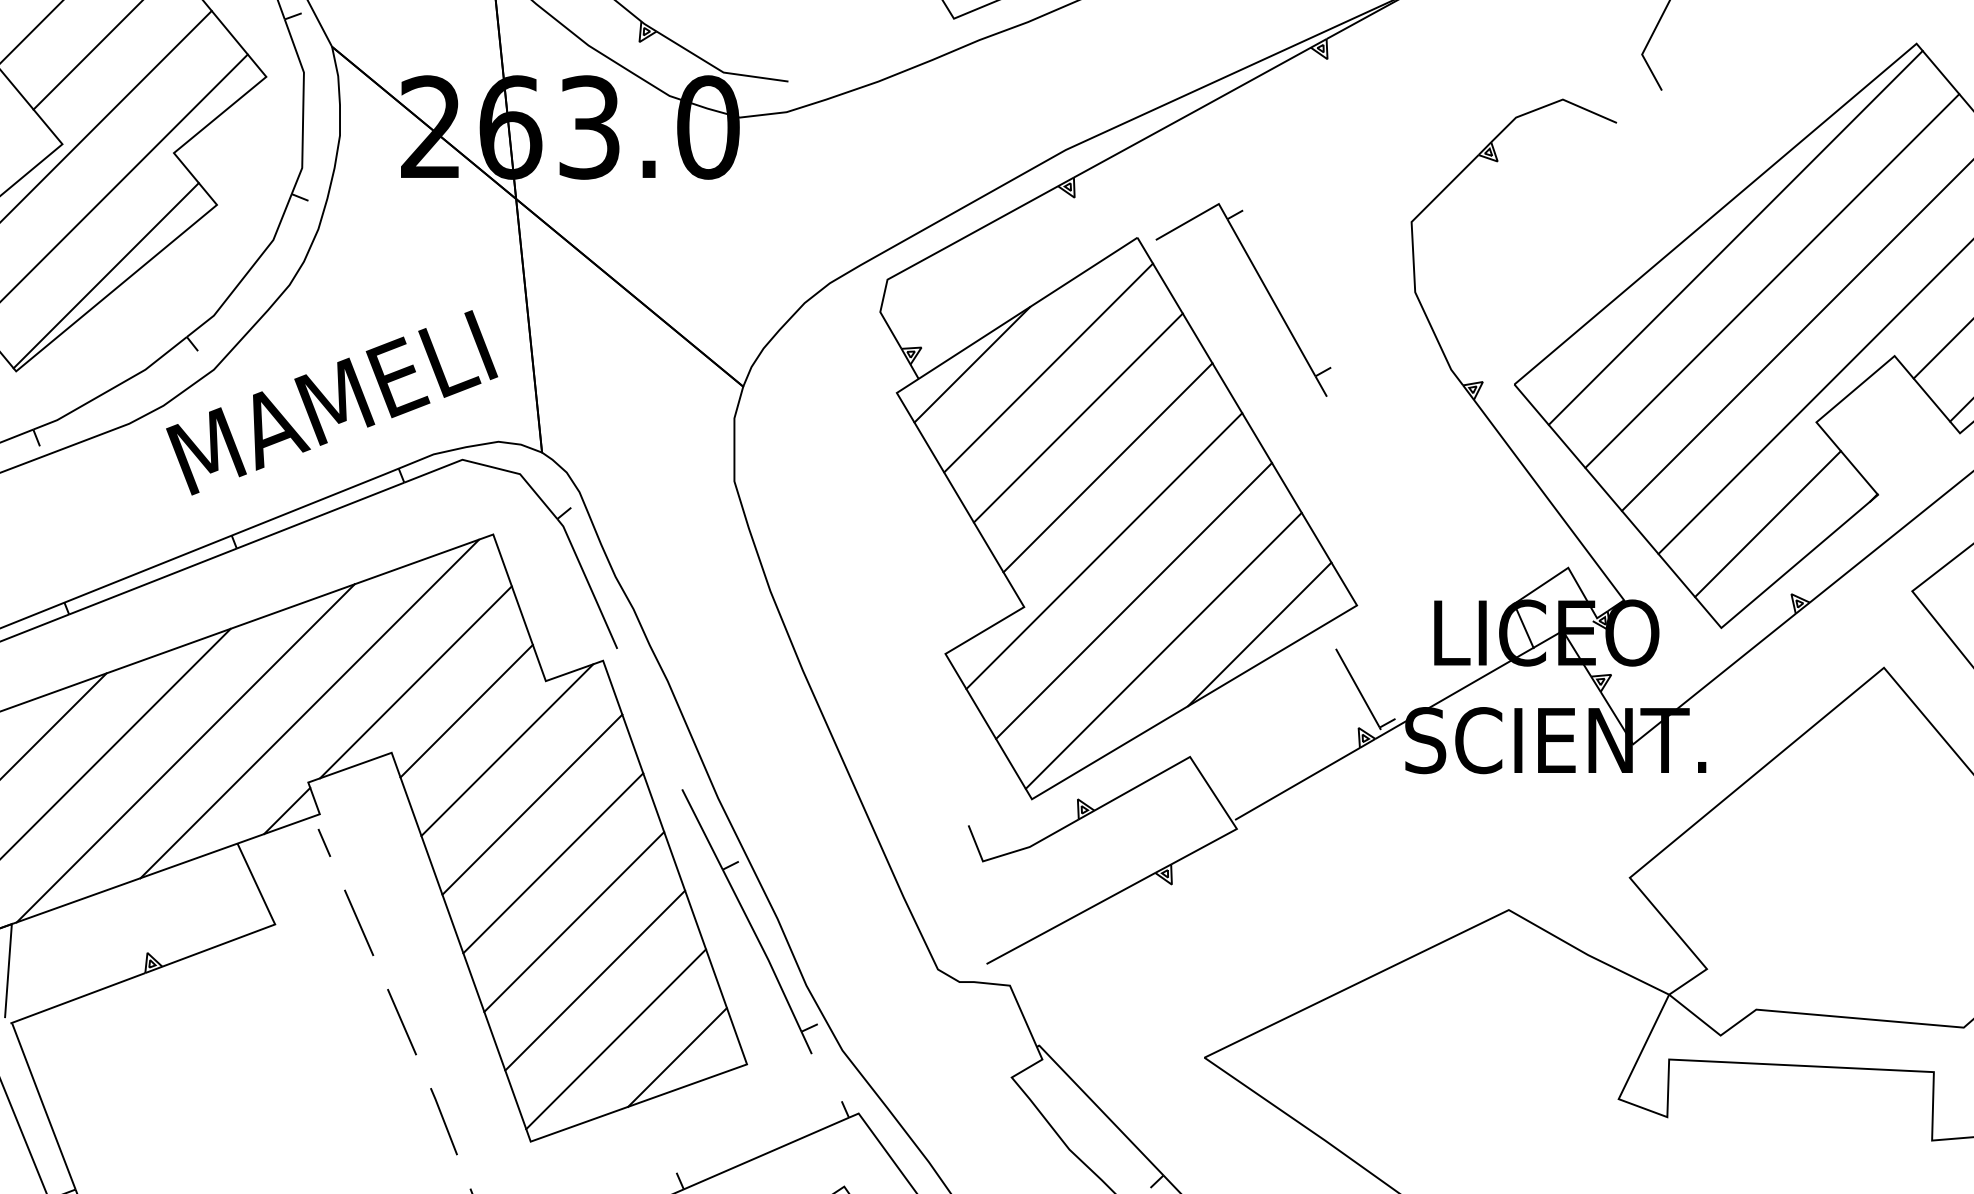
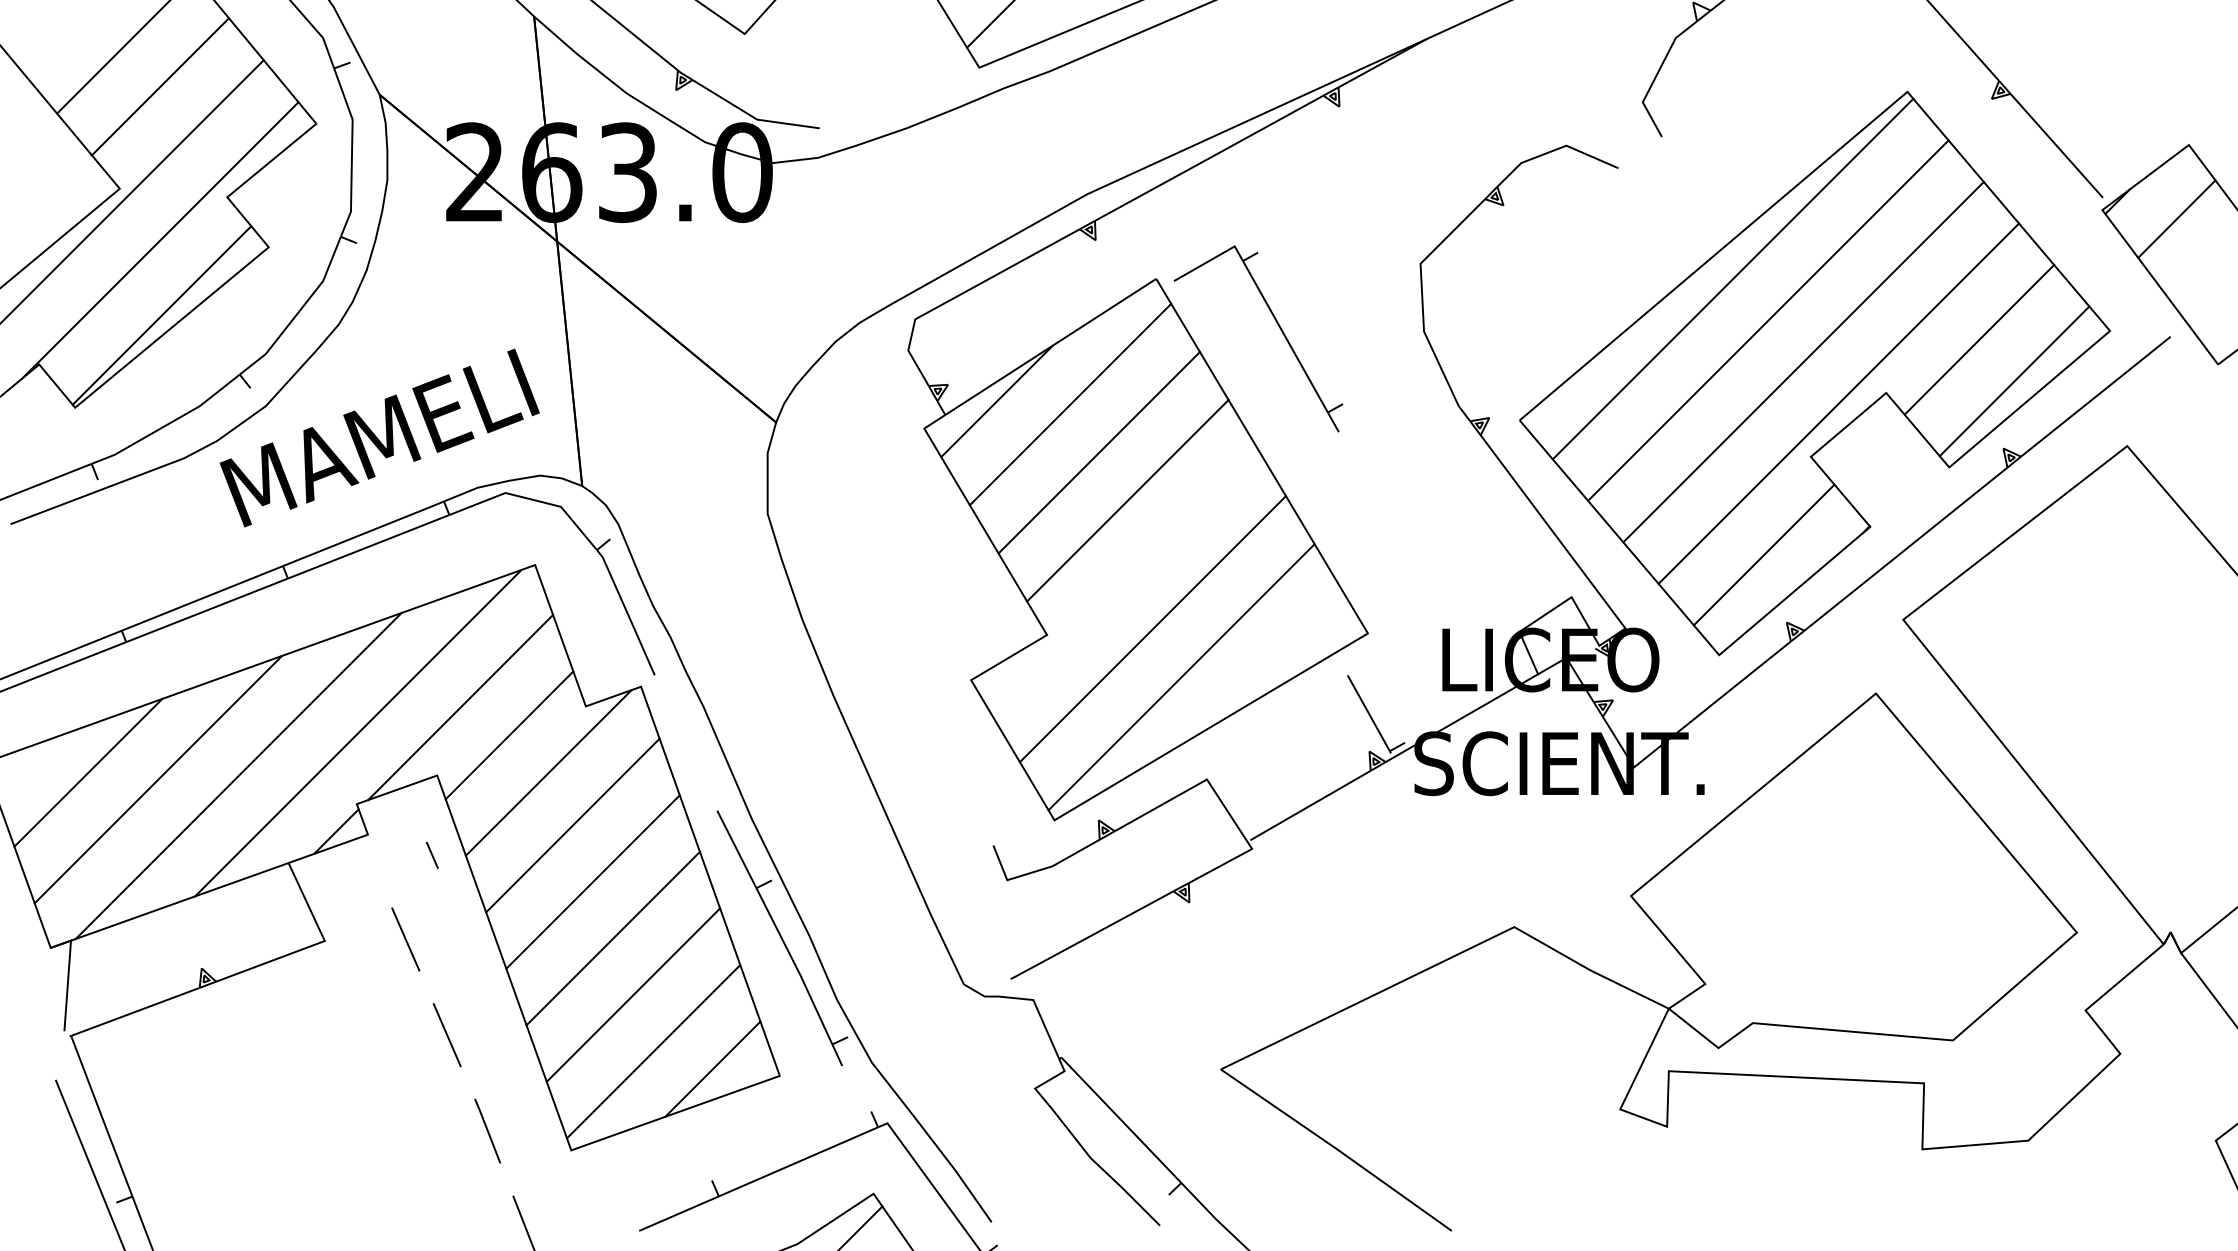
line: (1104, 551) -> (1124, 581), removed
line: (1260, 634) -> (1274, 661), removed
line: (323, 842) -> (431, 854), moved

